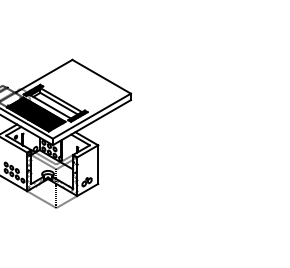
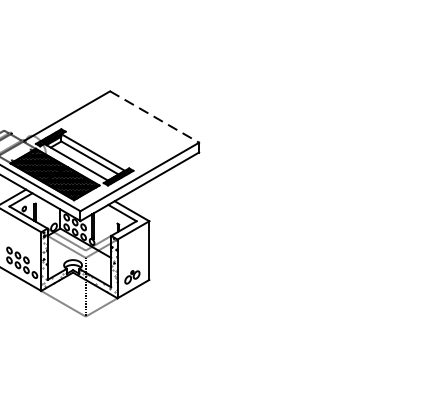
line: (101, 76) -> (154, 116), solid -> dashed

